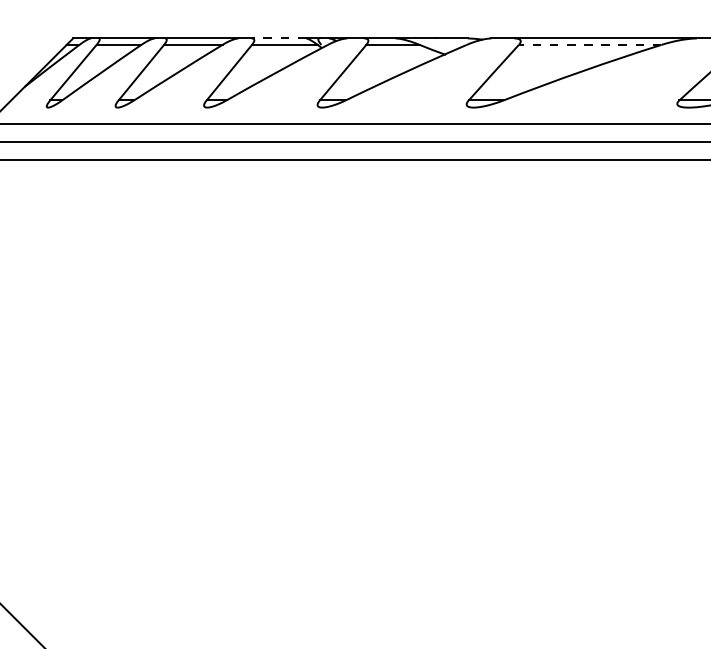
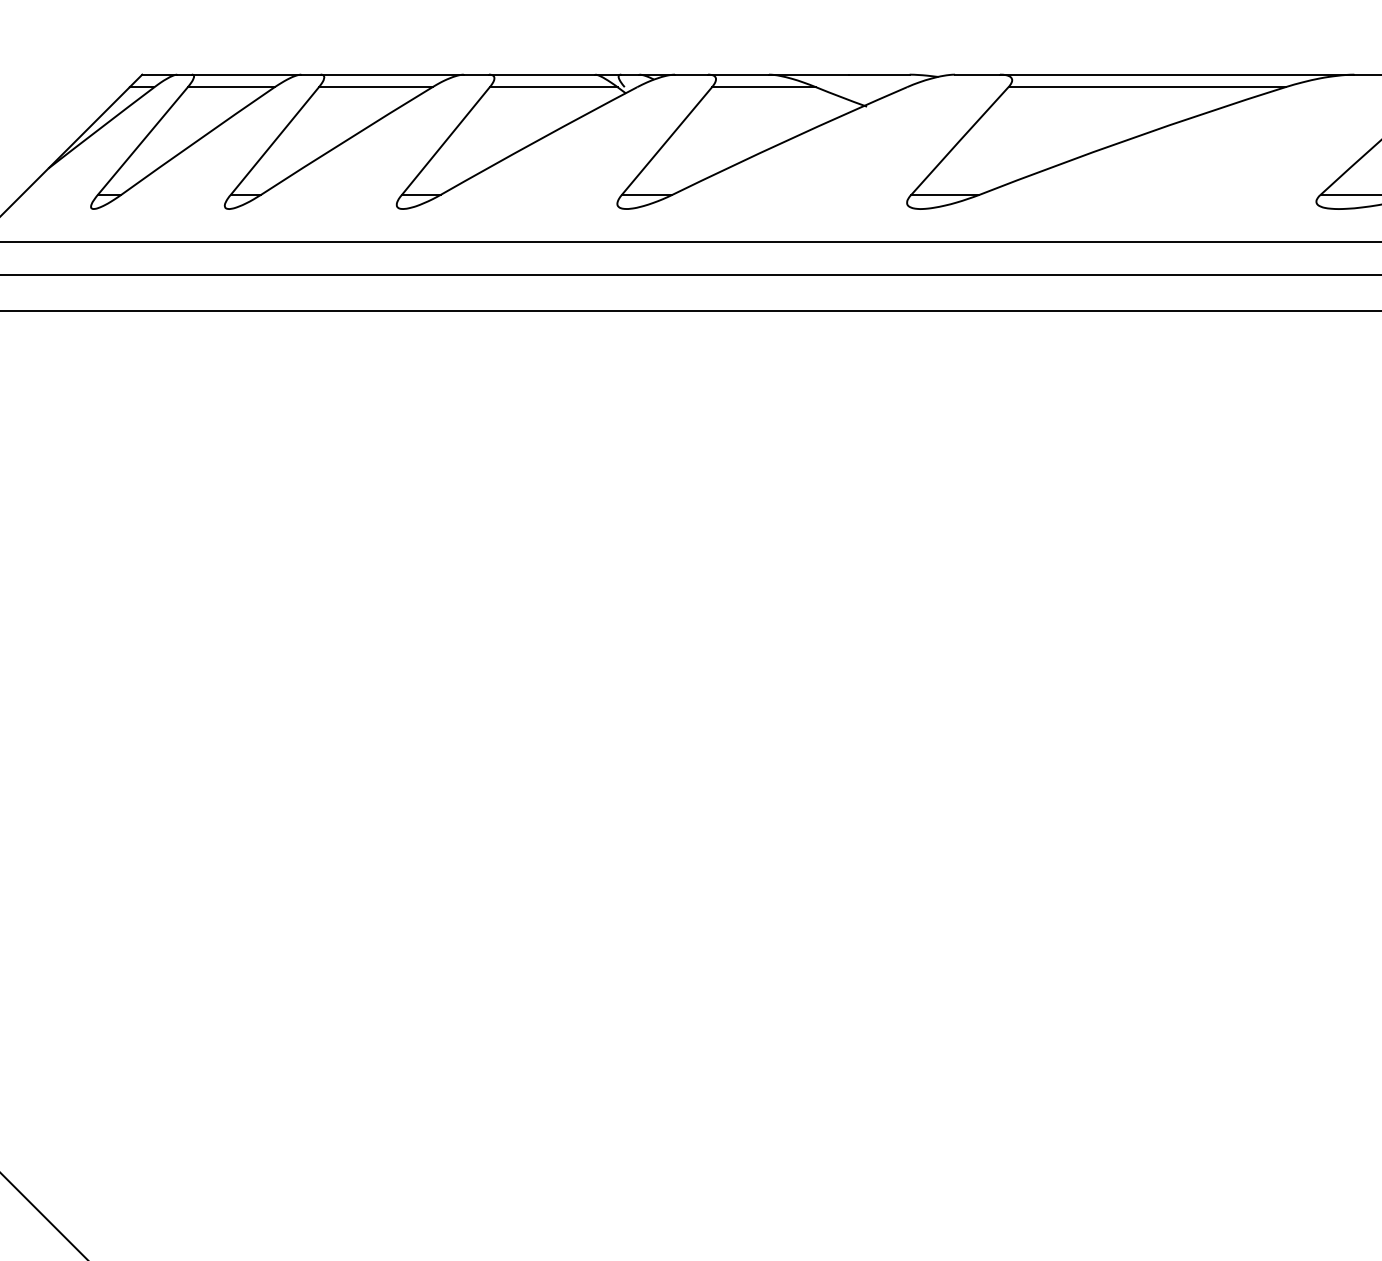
line: (278, 38) -> (541, 74), dashed -> solid
line: (589, 44) -> (1145, 86), dashed -> solid

